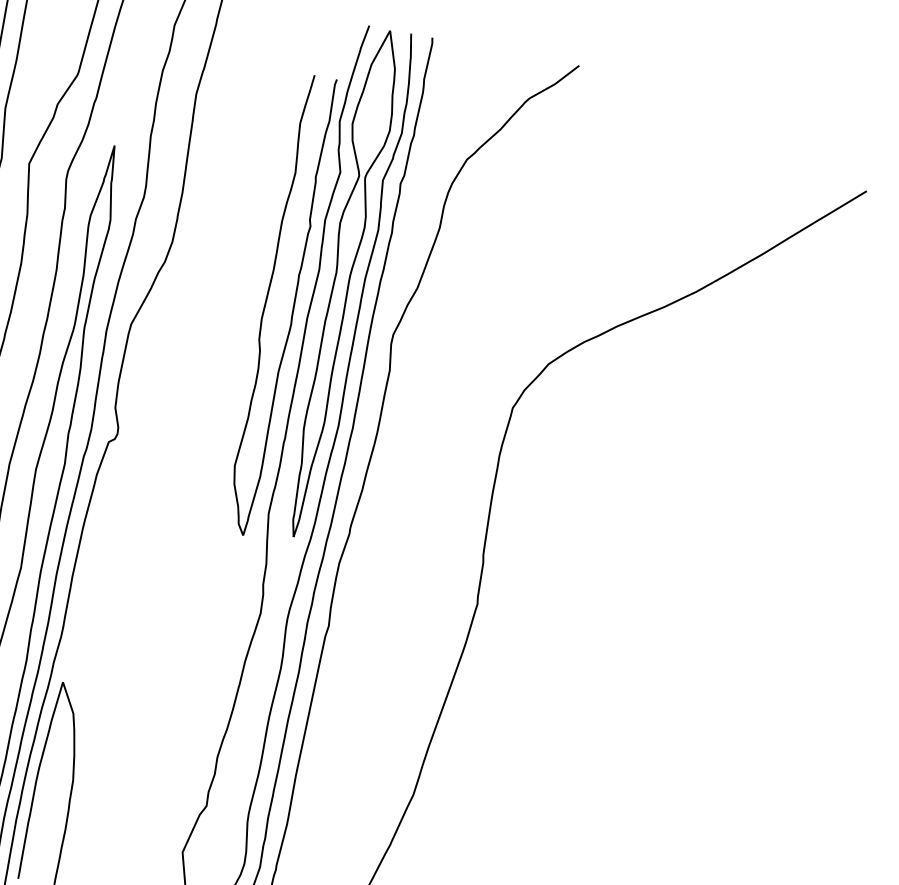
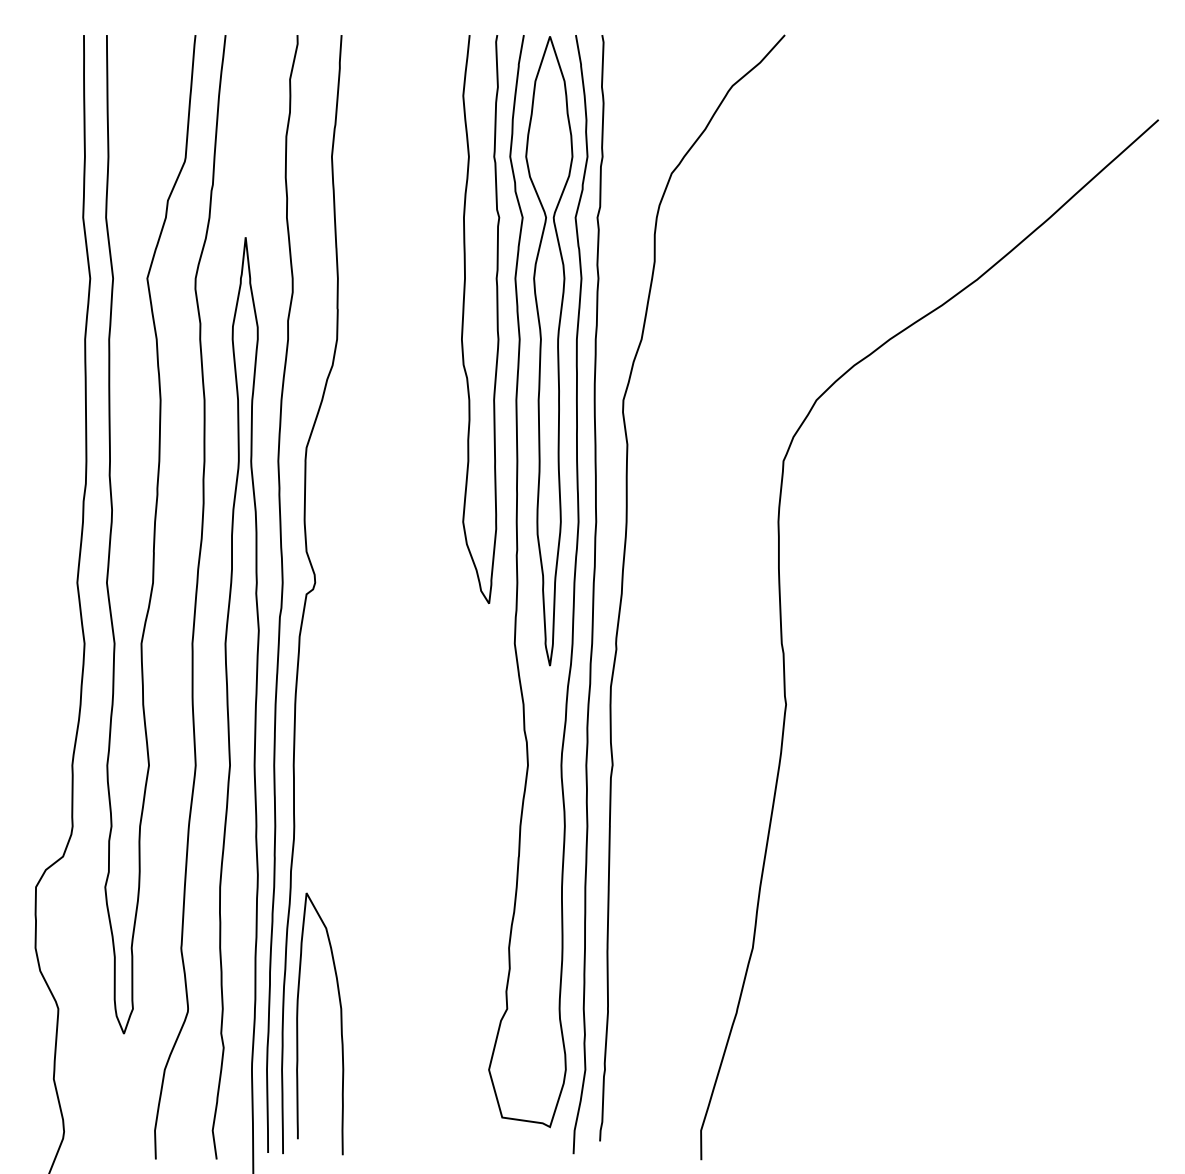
curve: (292, 308) -> (496, 319), moved

